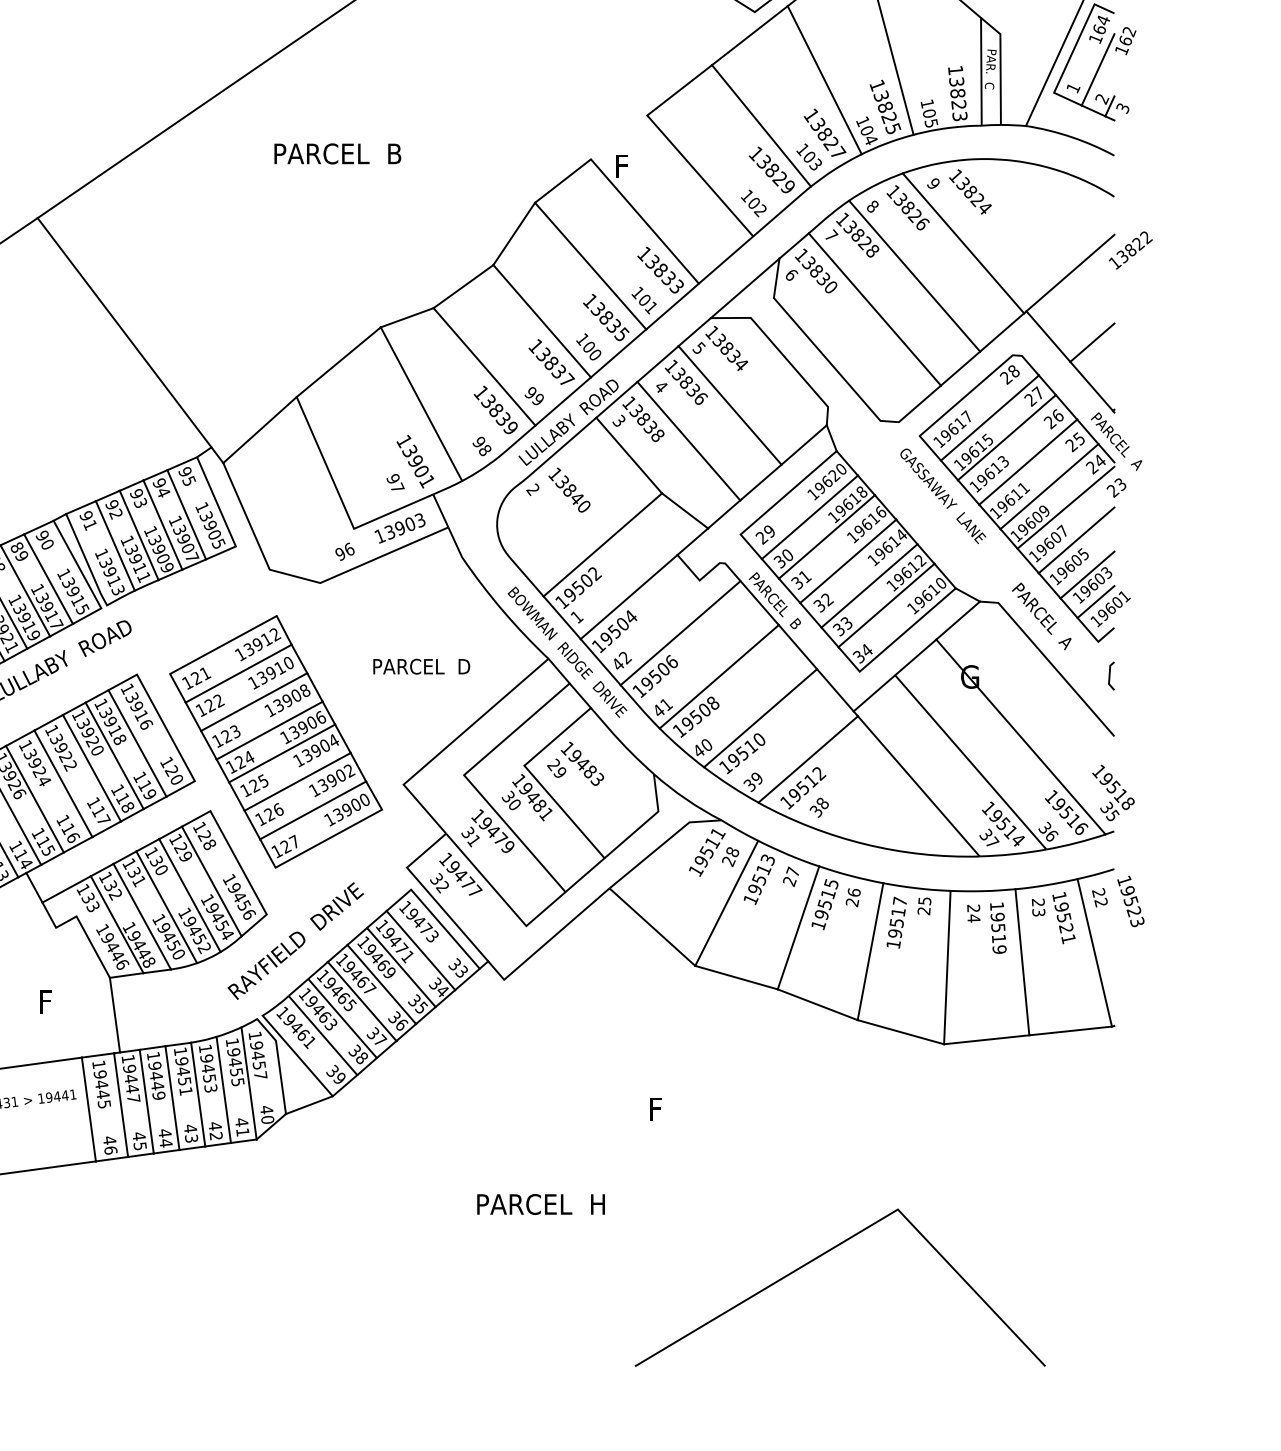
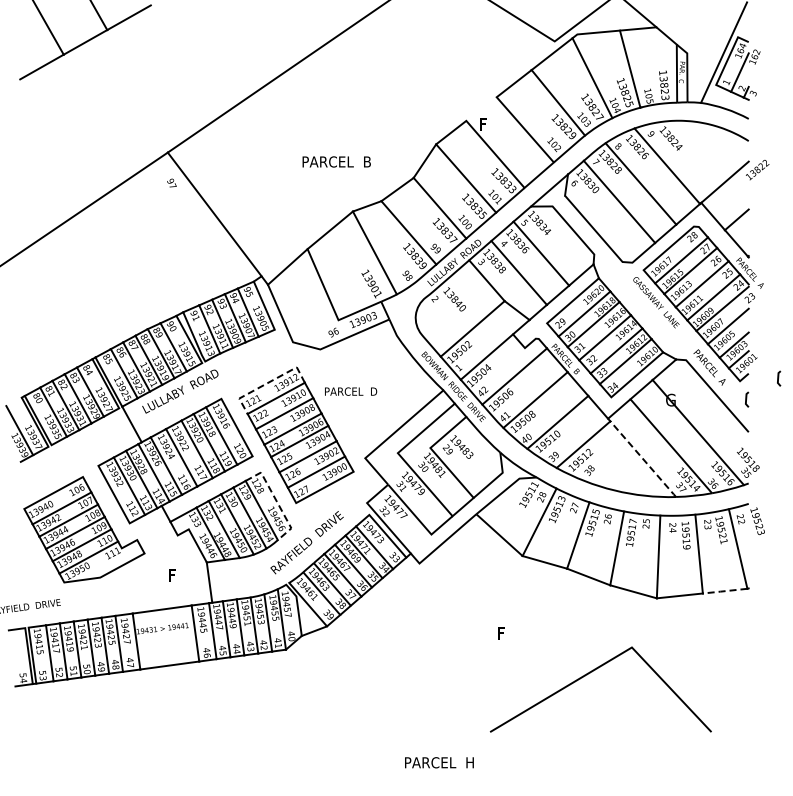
text: (337, 153) -> (336, 161), moved
text: (394, 481) -> (171, 182), moved
line: (1171, 634) -> (779, 377), added
line: (224, 644) -> (268, 382), solid -> dashed
text: (422, 666) -> (351, 391), moved
line: (919, 786) -> (643, 459), solid -> dashed
line: (239, 862) -> (276, 500), solid -> dashed
line: (1069, 1031) -> (724, 591), solid -> dashed
text: (541, 1203) -> (439, 762), moved
line: (824, 1255) -> (592, 672), moved

